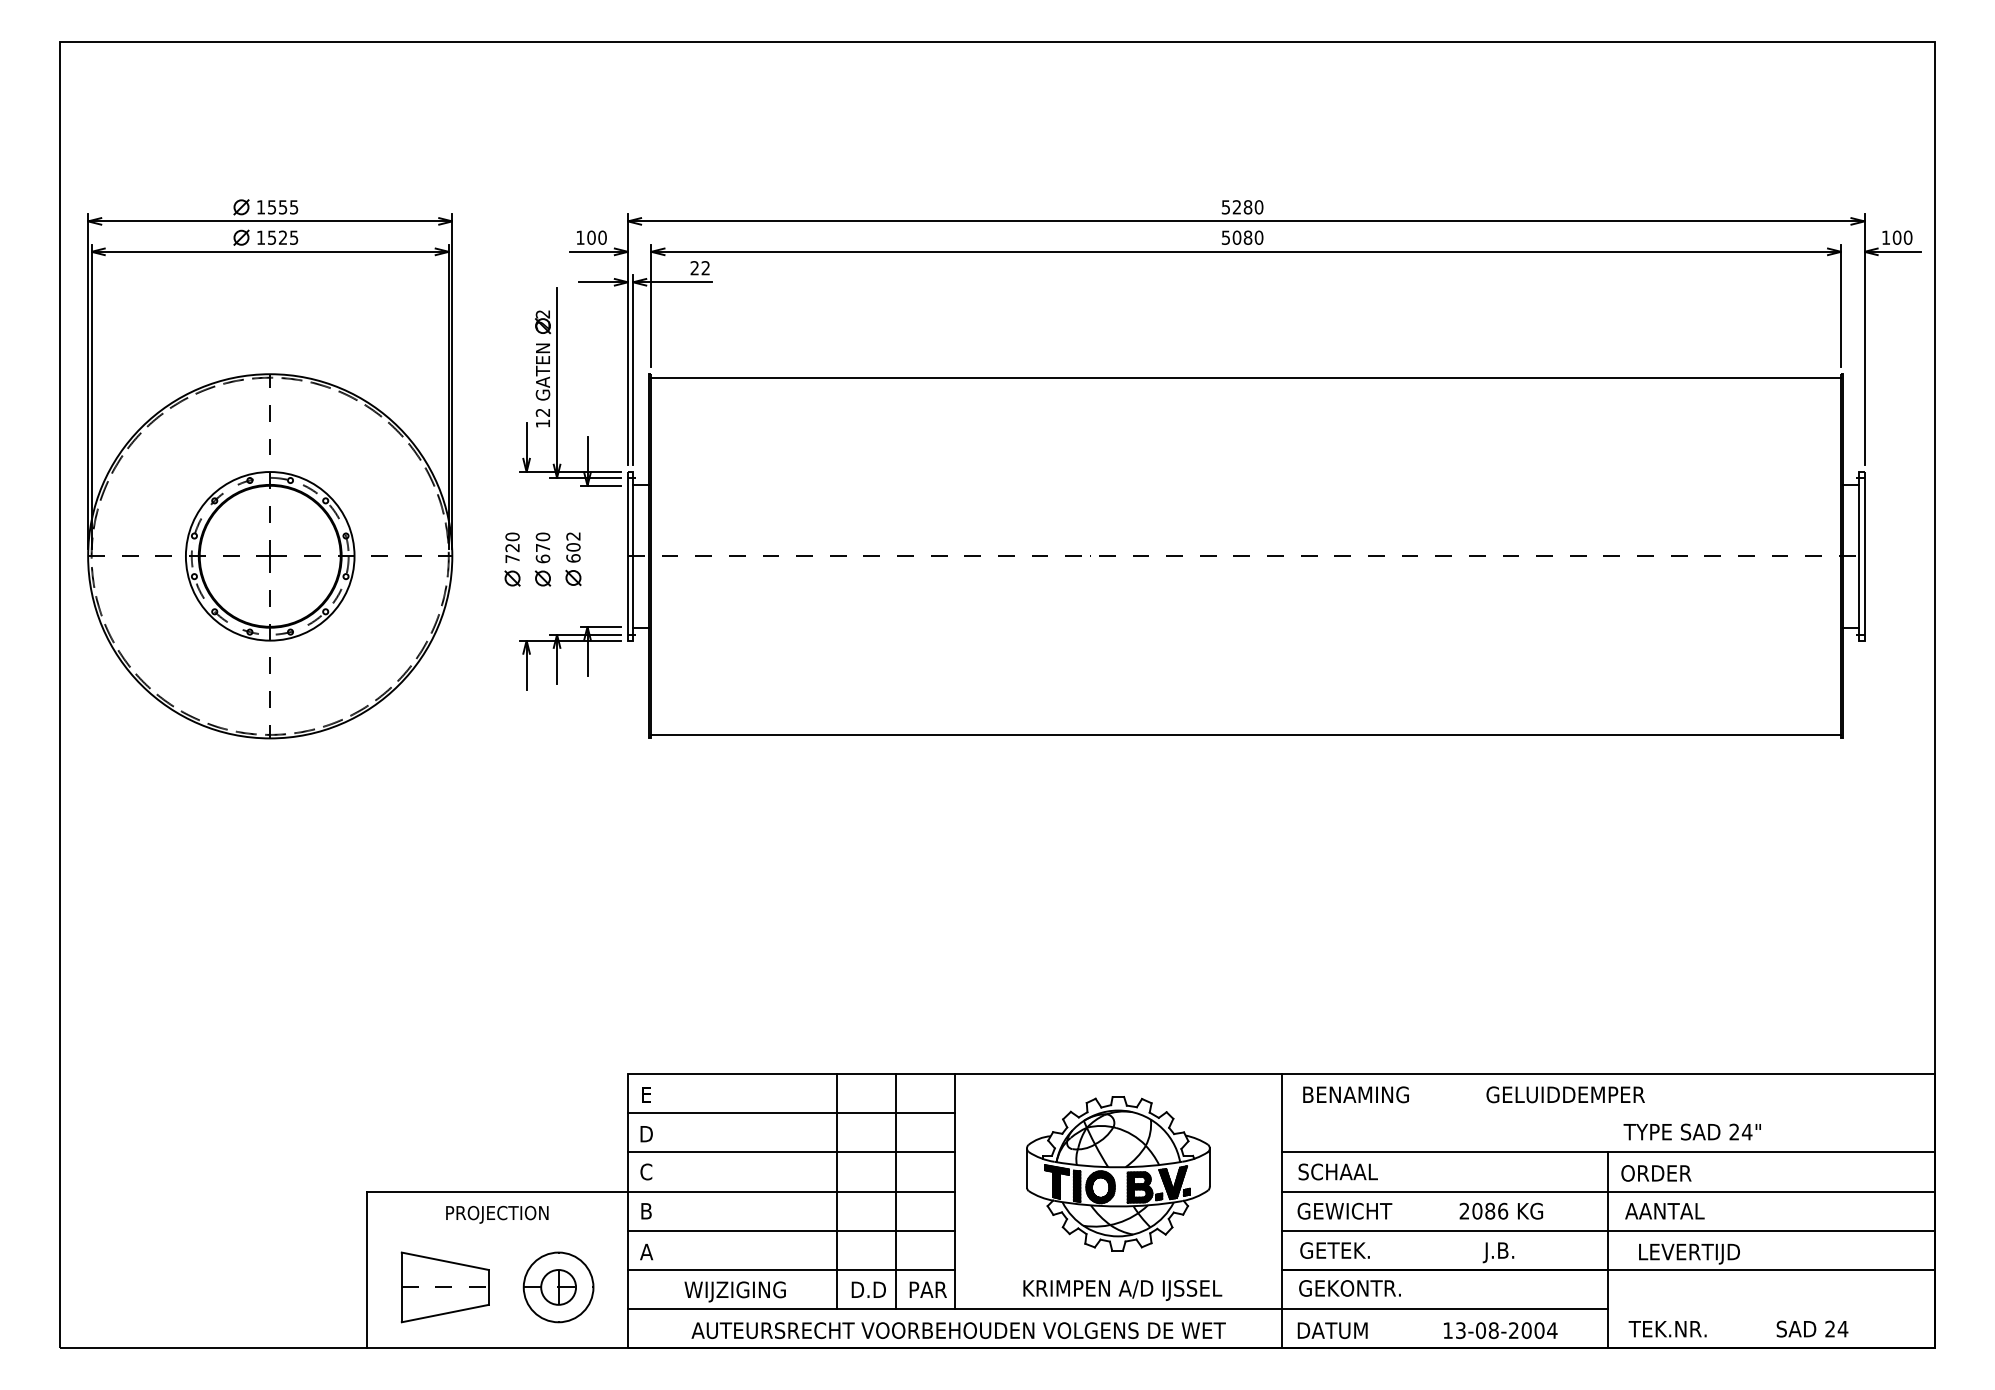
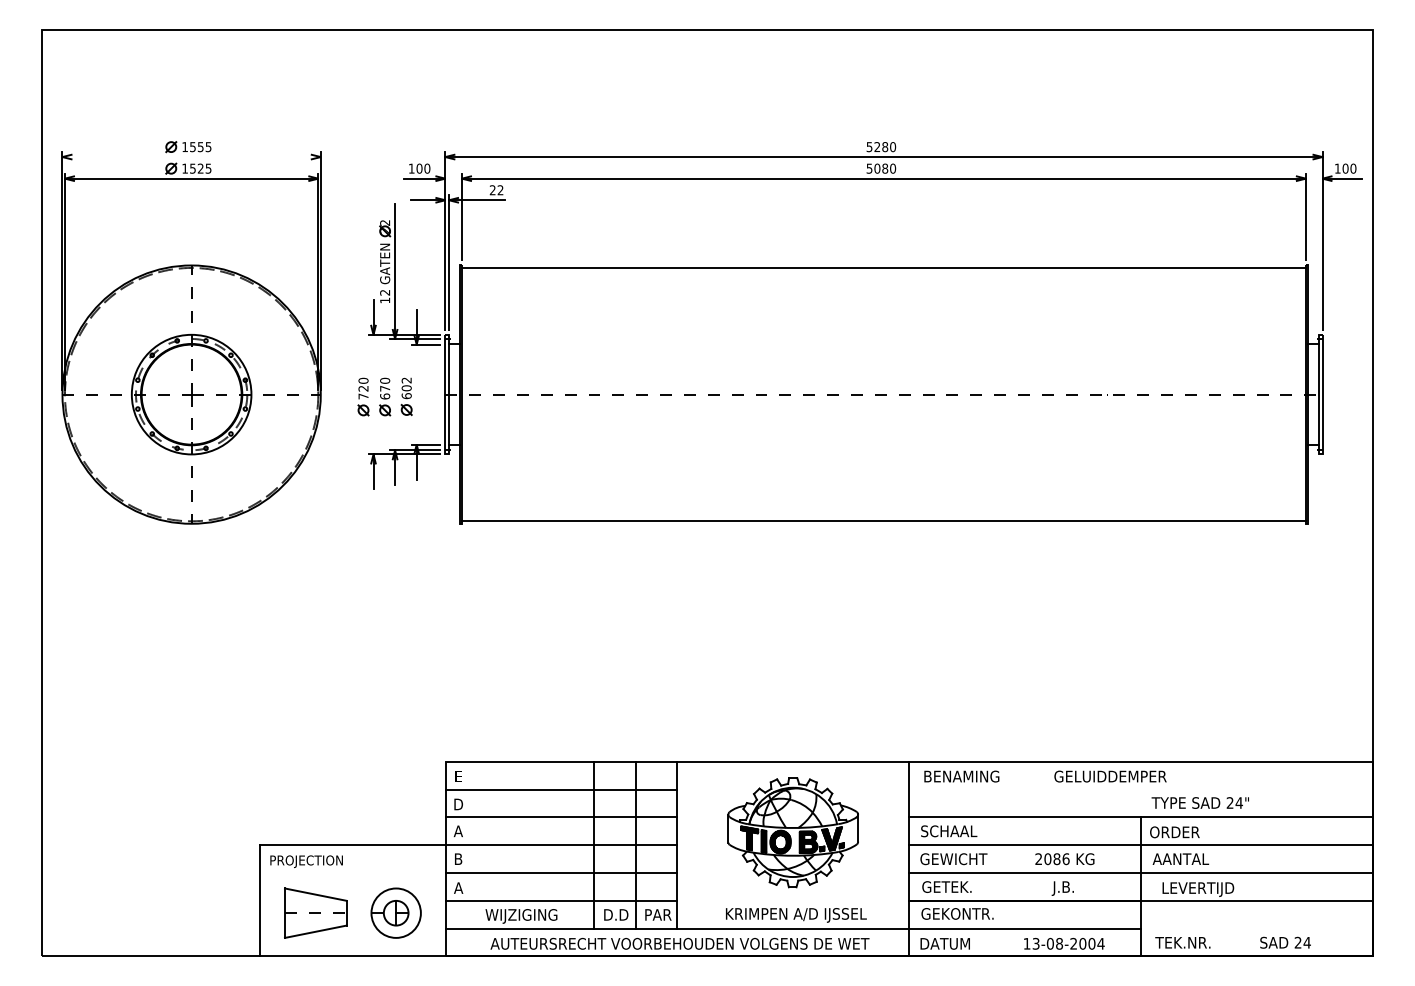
line: (270, 221) -> (191, 157), removed
text: (645, 1171) -> (457, 830), C -> A
text: (497, 1214) -> (306, 861), moved

